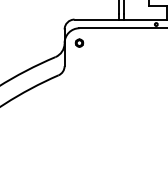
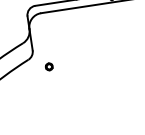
part: (79, 42) -> (49, 66), moved

